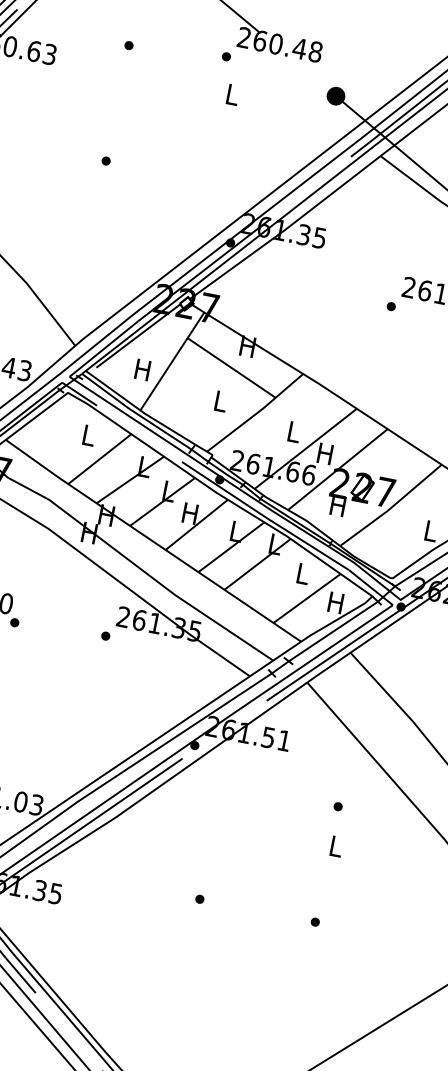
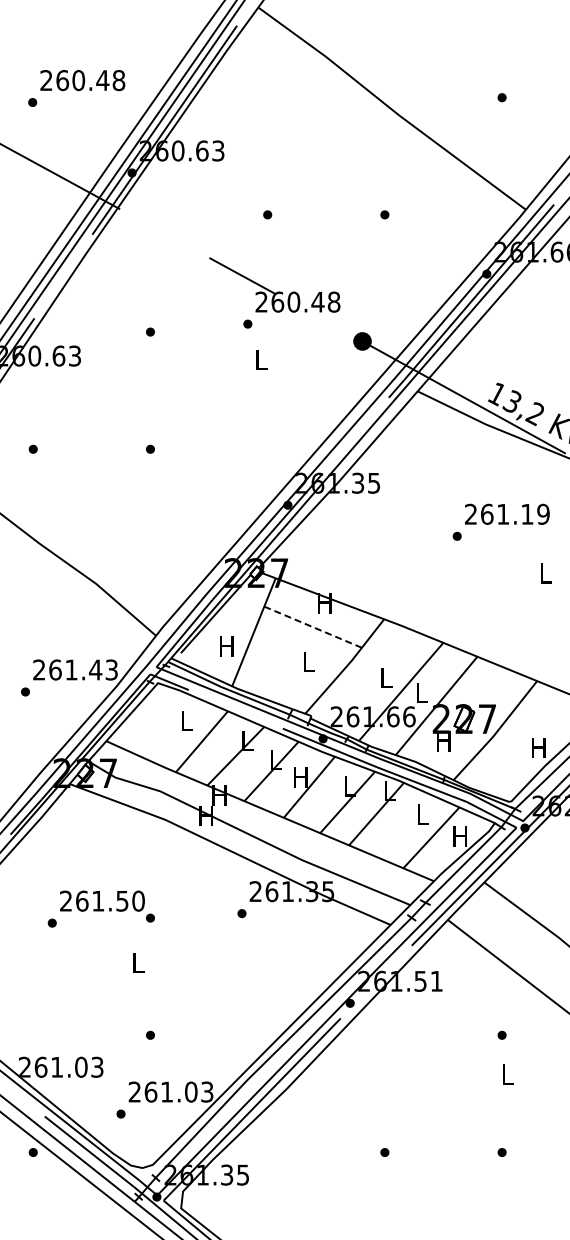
line: (231, 368) -> (313, 627), solid -> dashed
text: (324, 453) -> (420, 692), H -> L
text: (430, 530) -> (538, 747), L -> H

